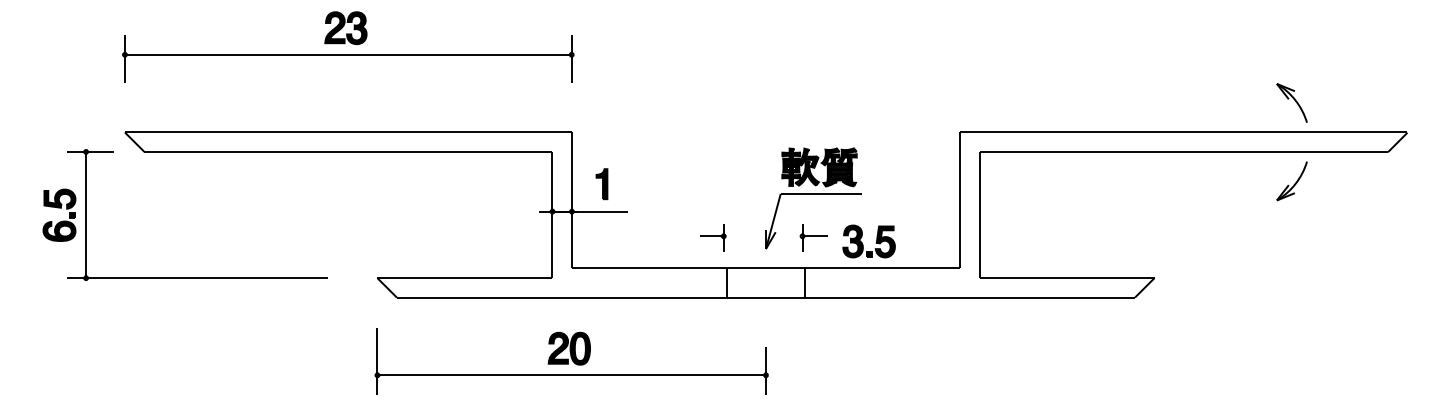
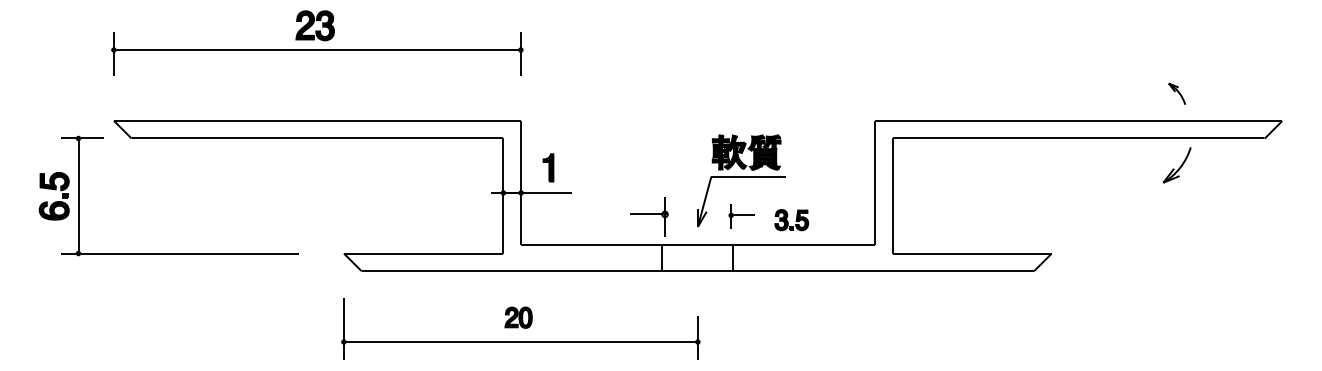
part: (1291, 102) -> (1176, 93), size x0.6
part: (713, 237) -> (650, 216), size x1.6
part: (868, 241) -> (791, 220), size x0.7
part: (568, 348) -> (517, 317), size x0.7

